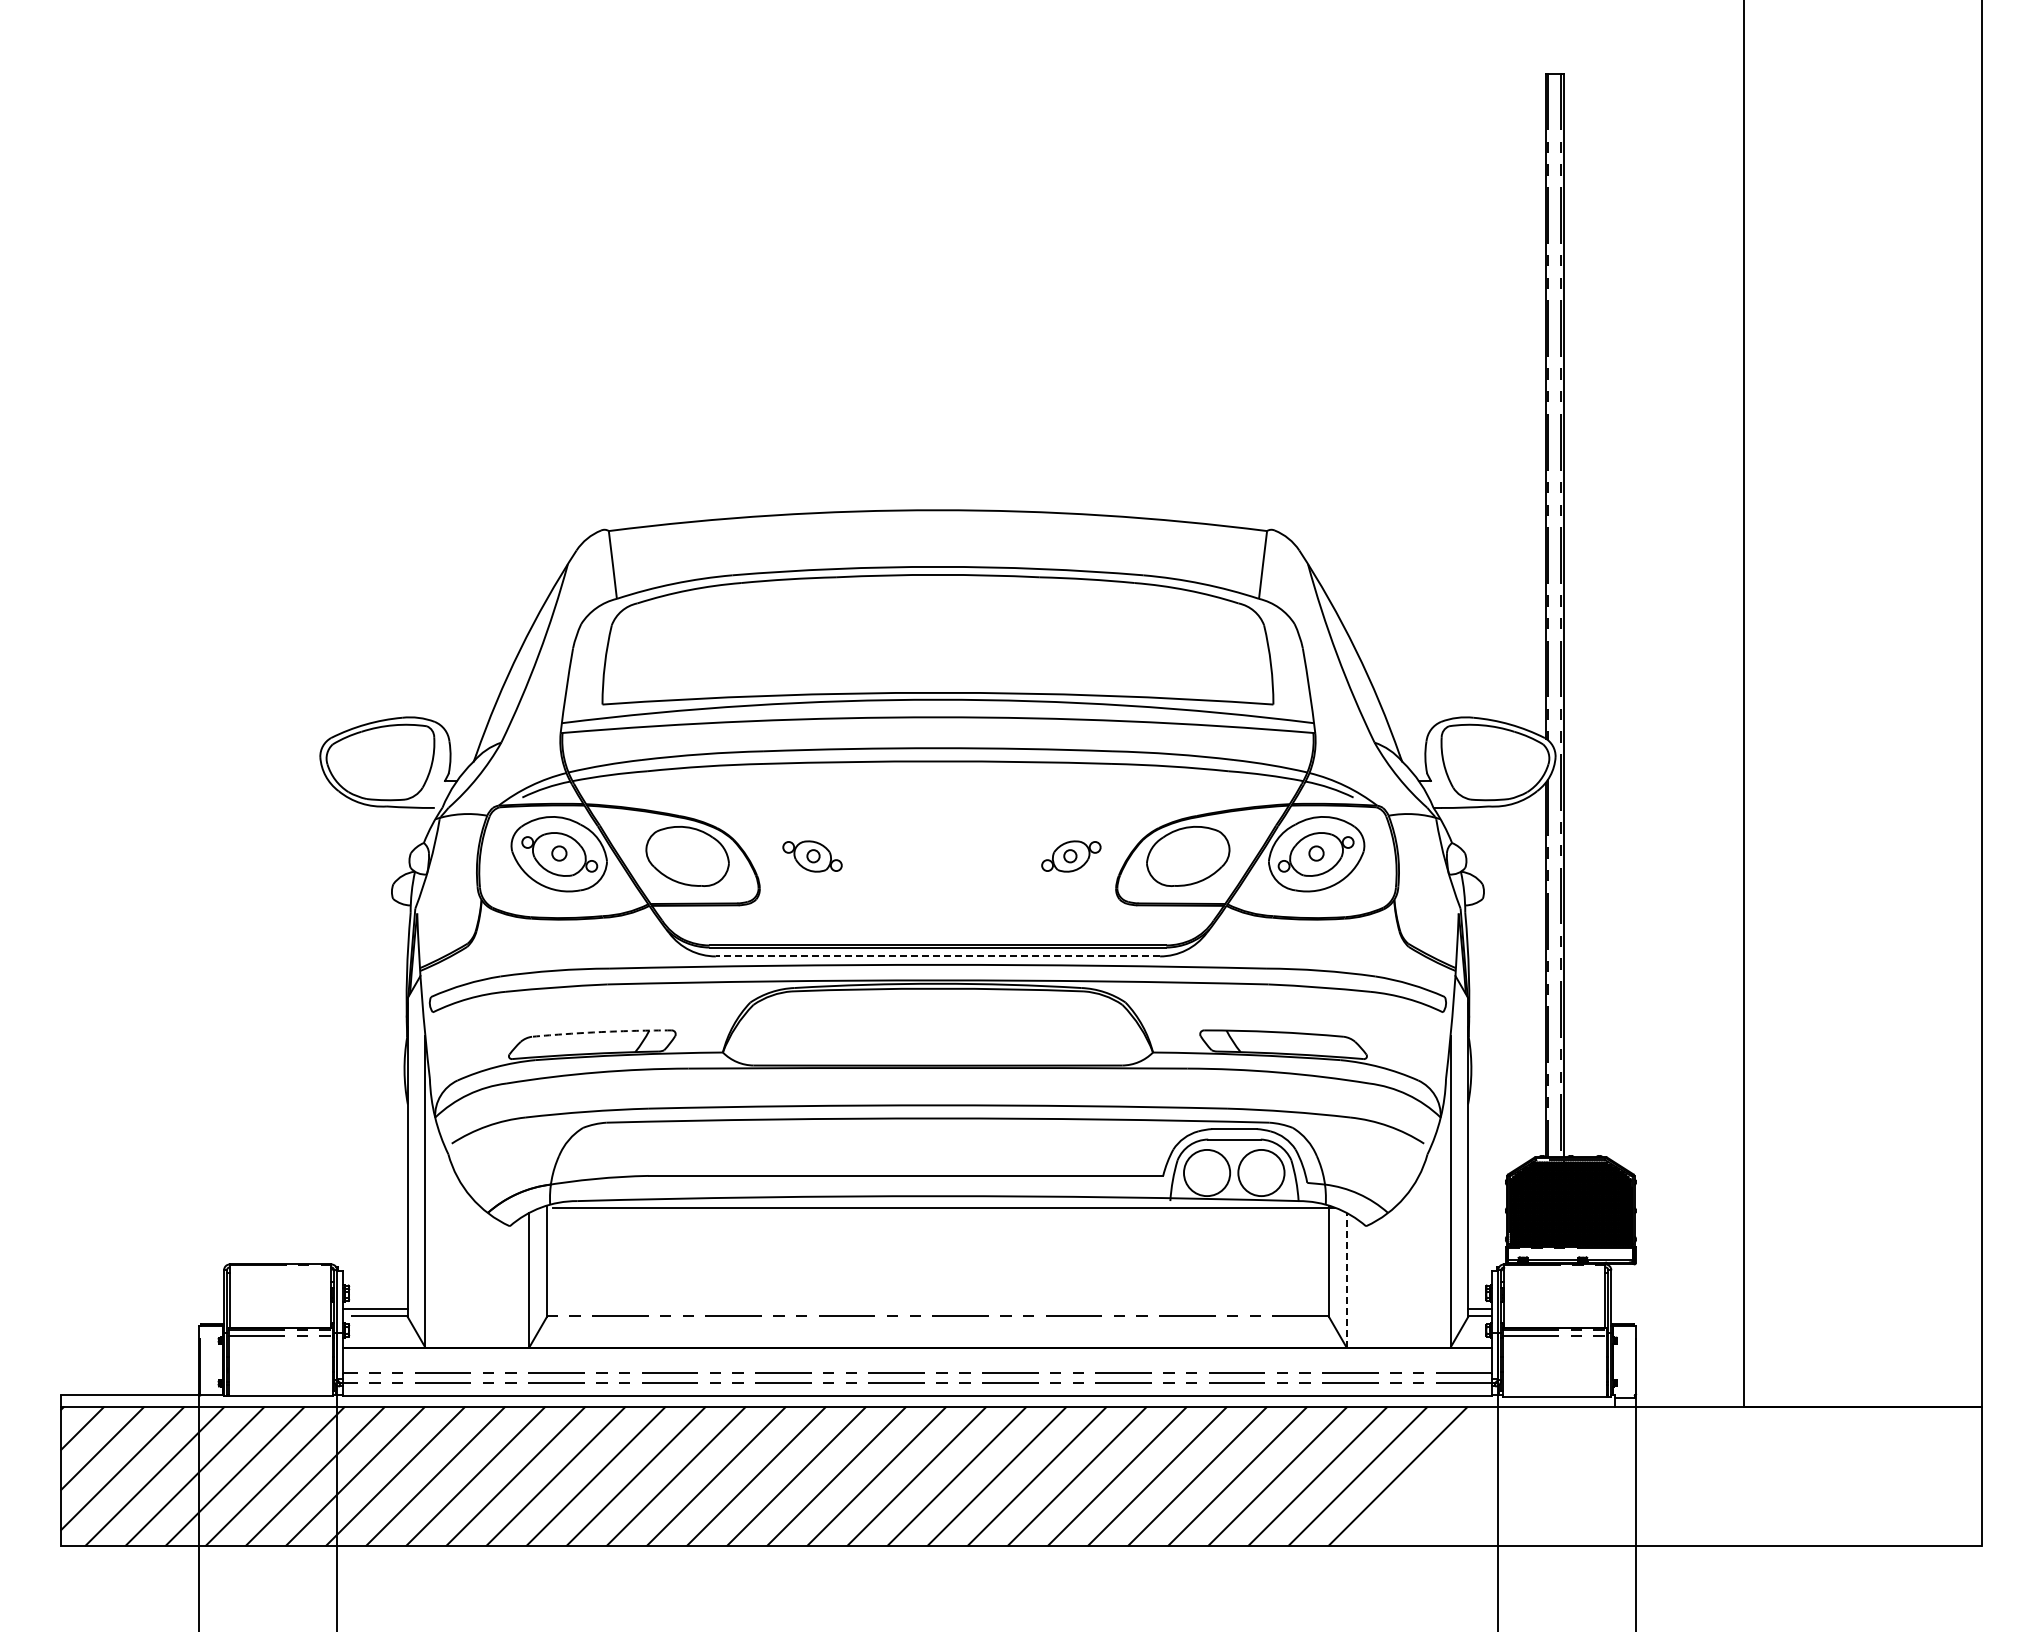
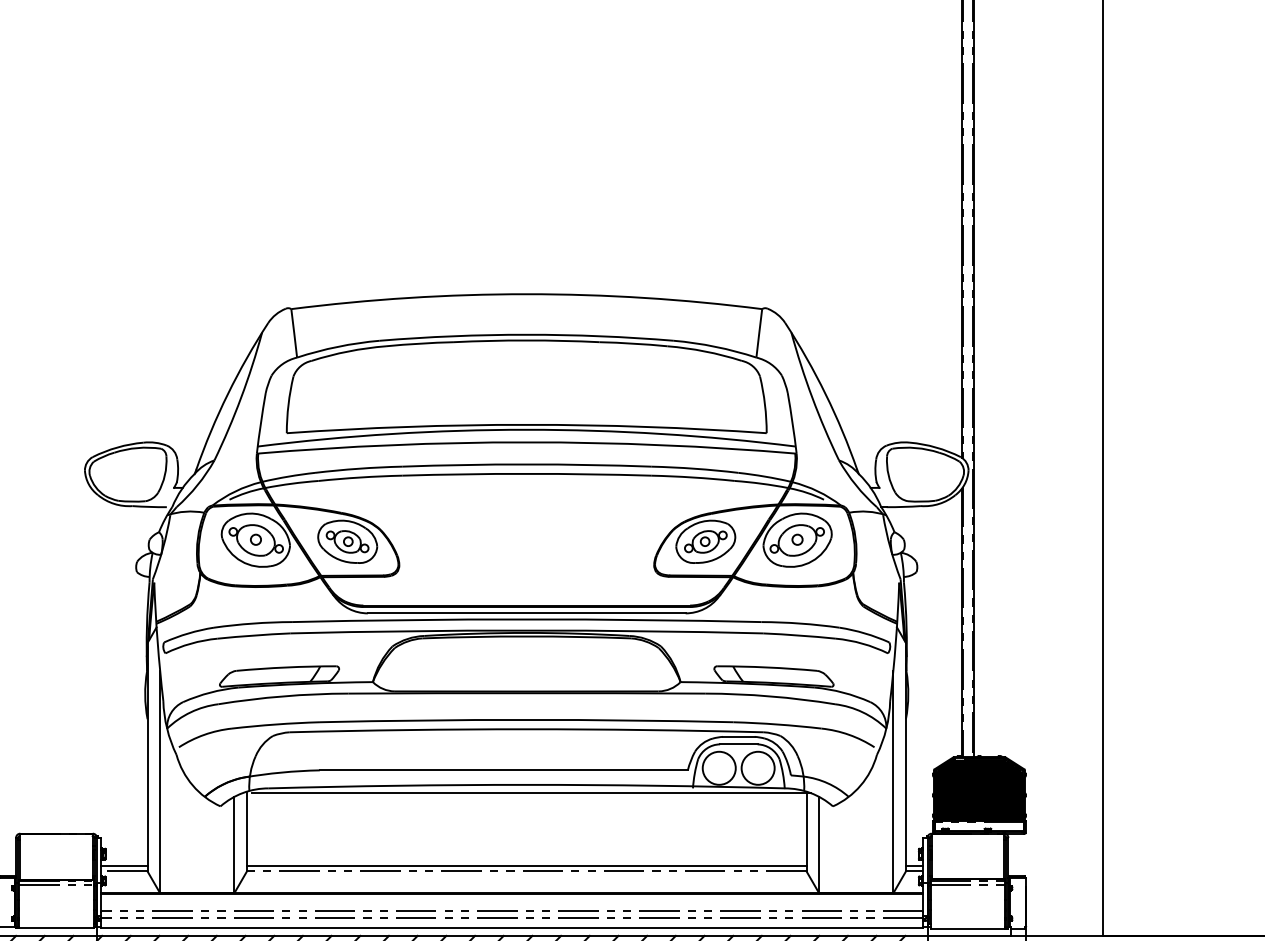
part: (812, 856) -> (347, 541), moved
part: (1071, 856) -> (705, 541), moved
line: (937, 956) -> (526, 613), dashed -> solid
arc: (601, 1032) -> (286, 667), dashed -> solid
line: (1346, 1279) -> (818, 844), dashed -> solid
line: (937, 1309) -> (526, 865), added

